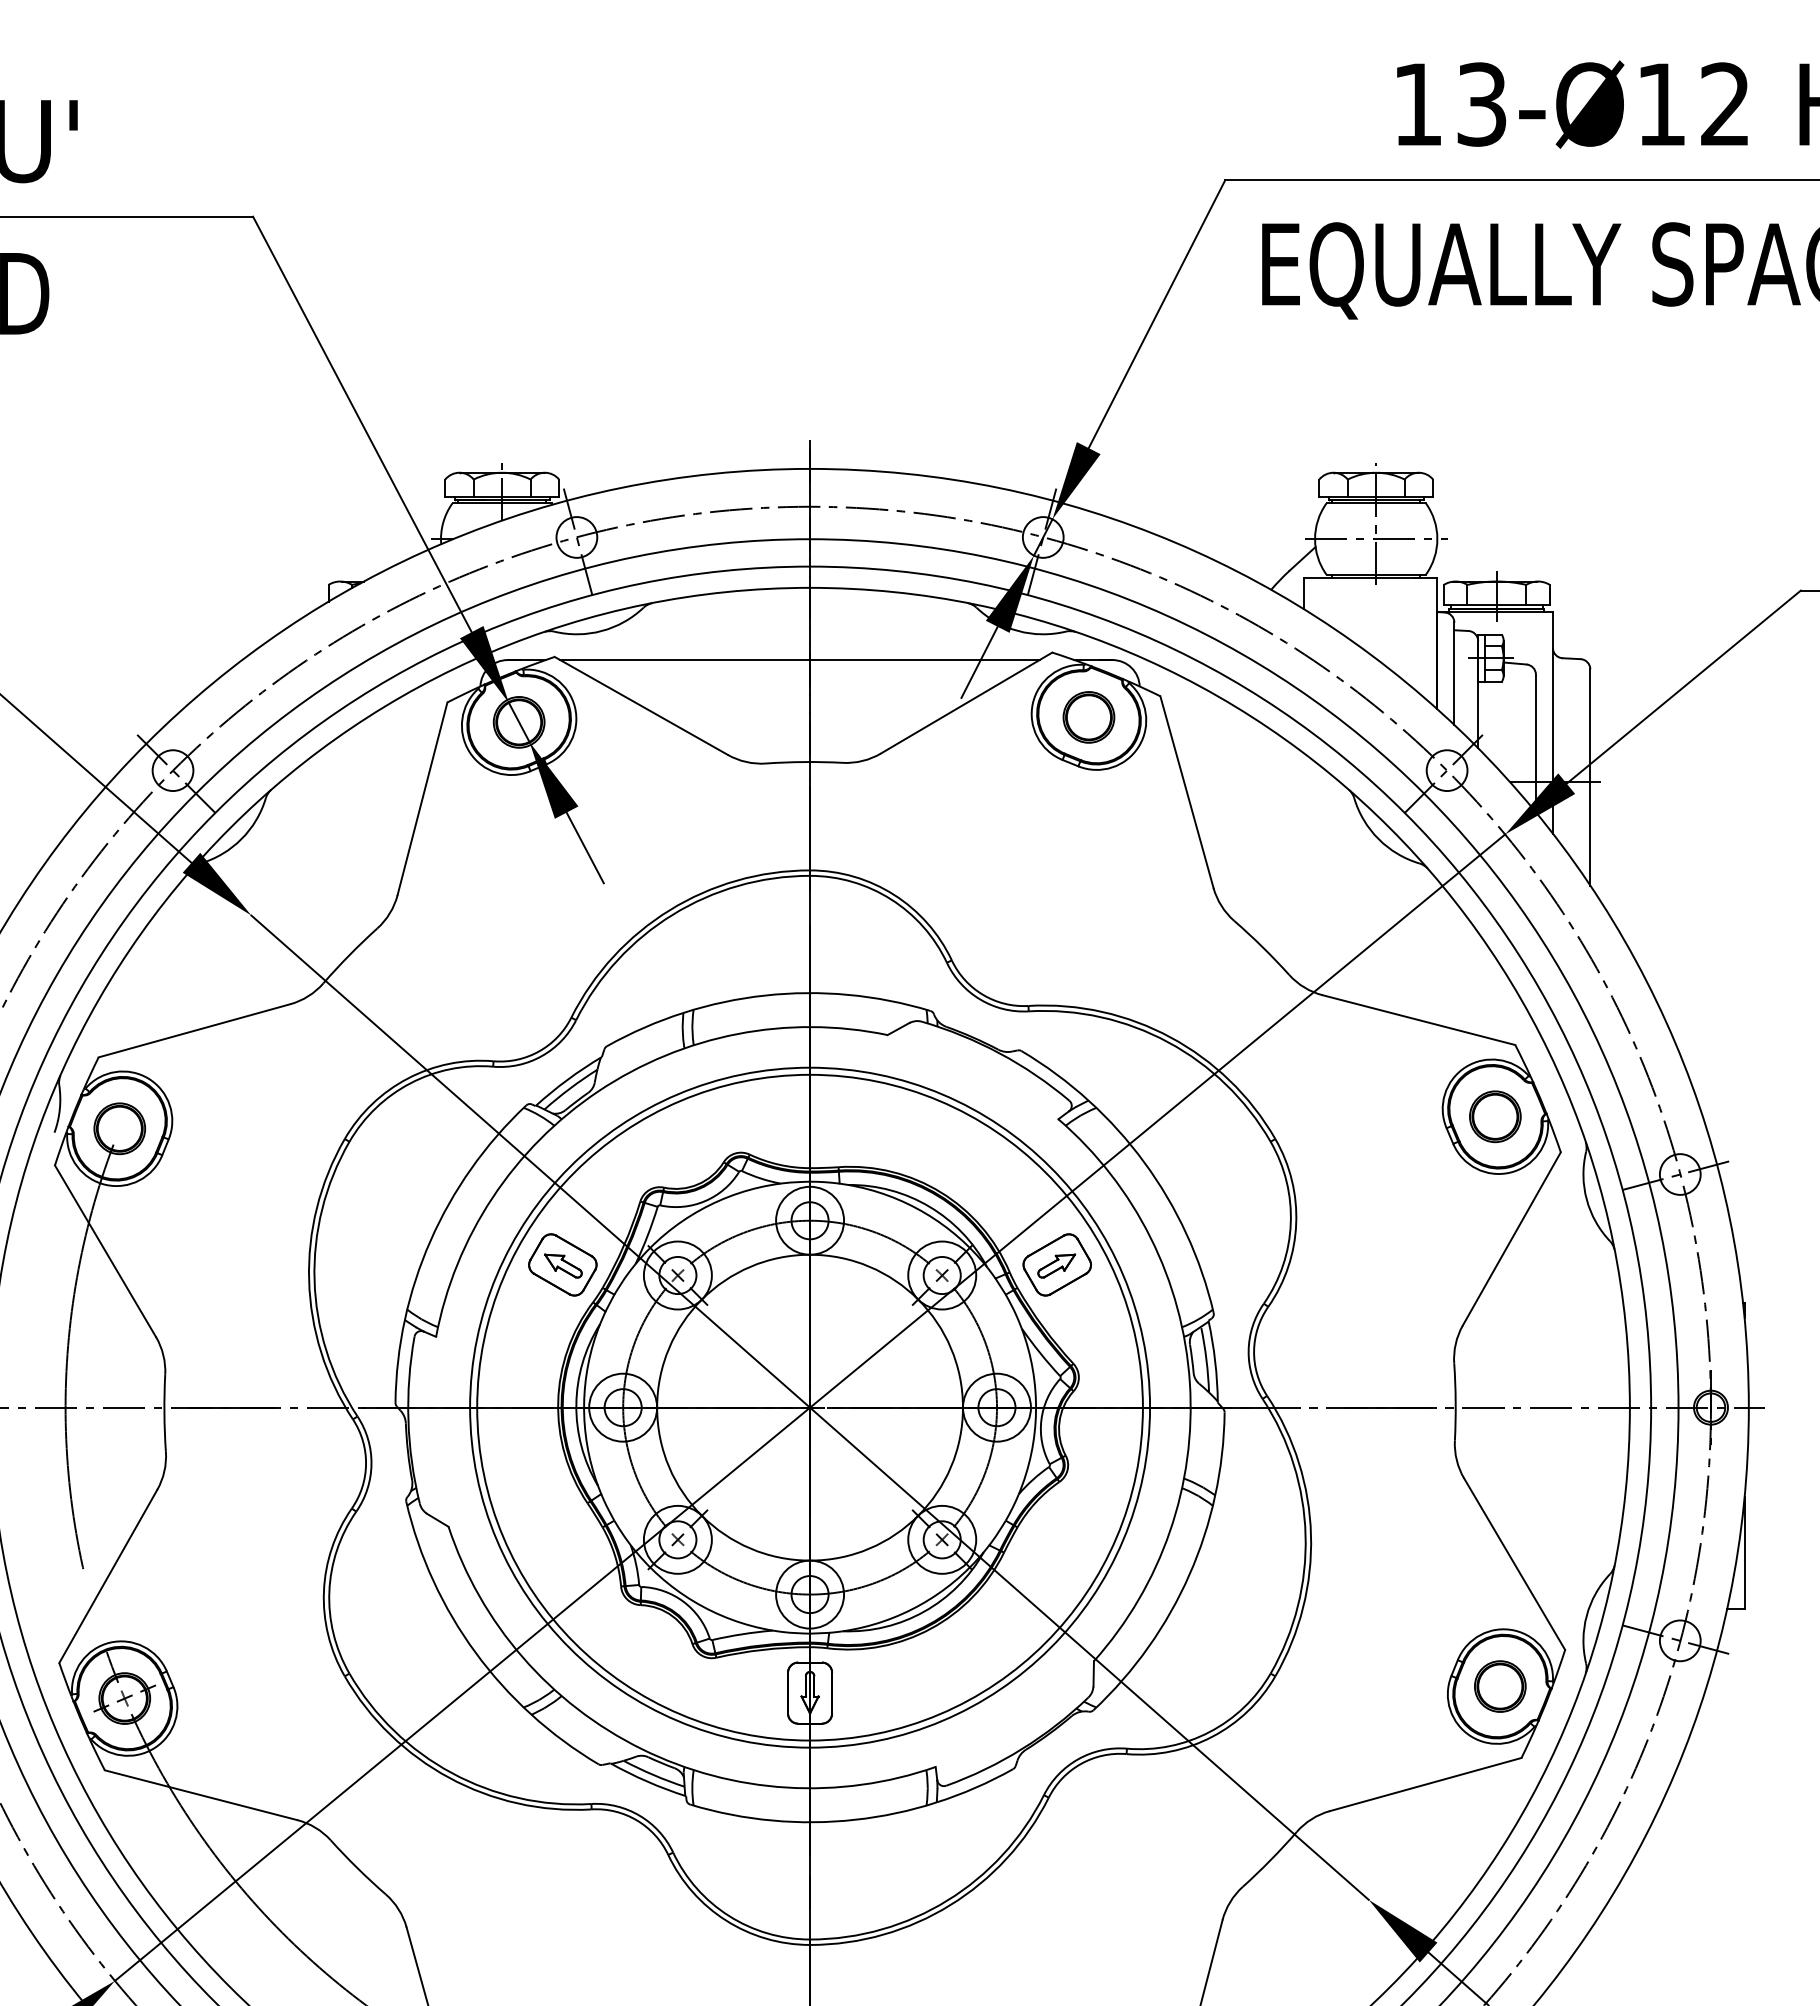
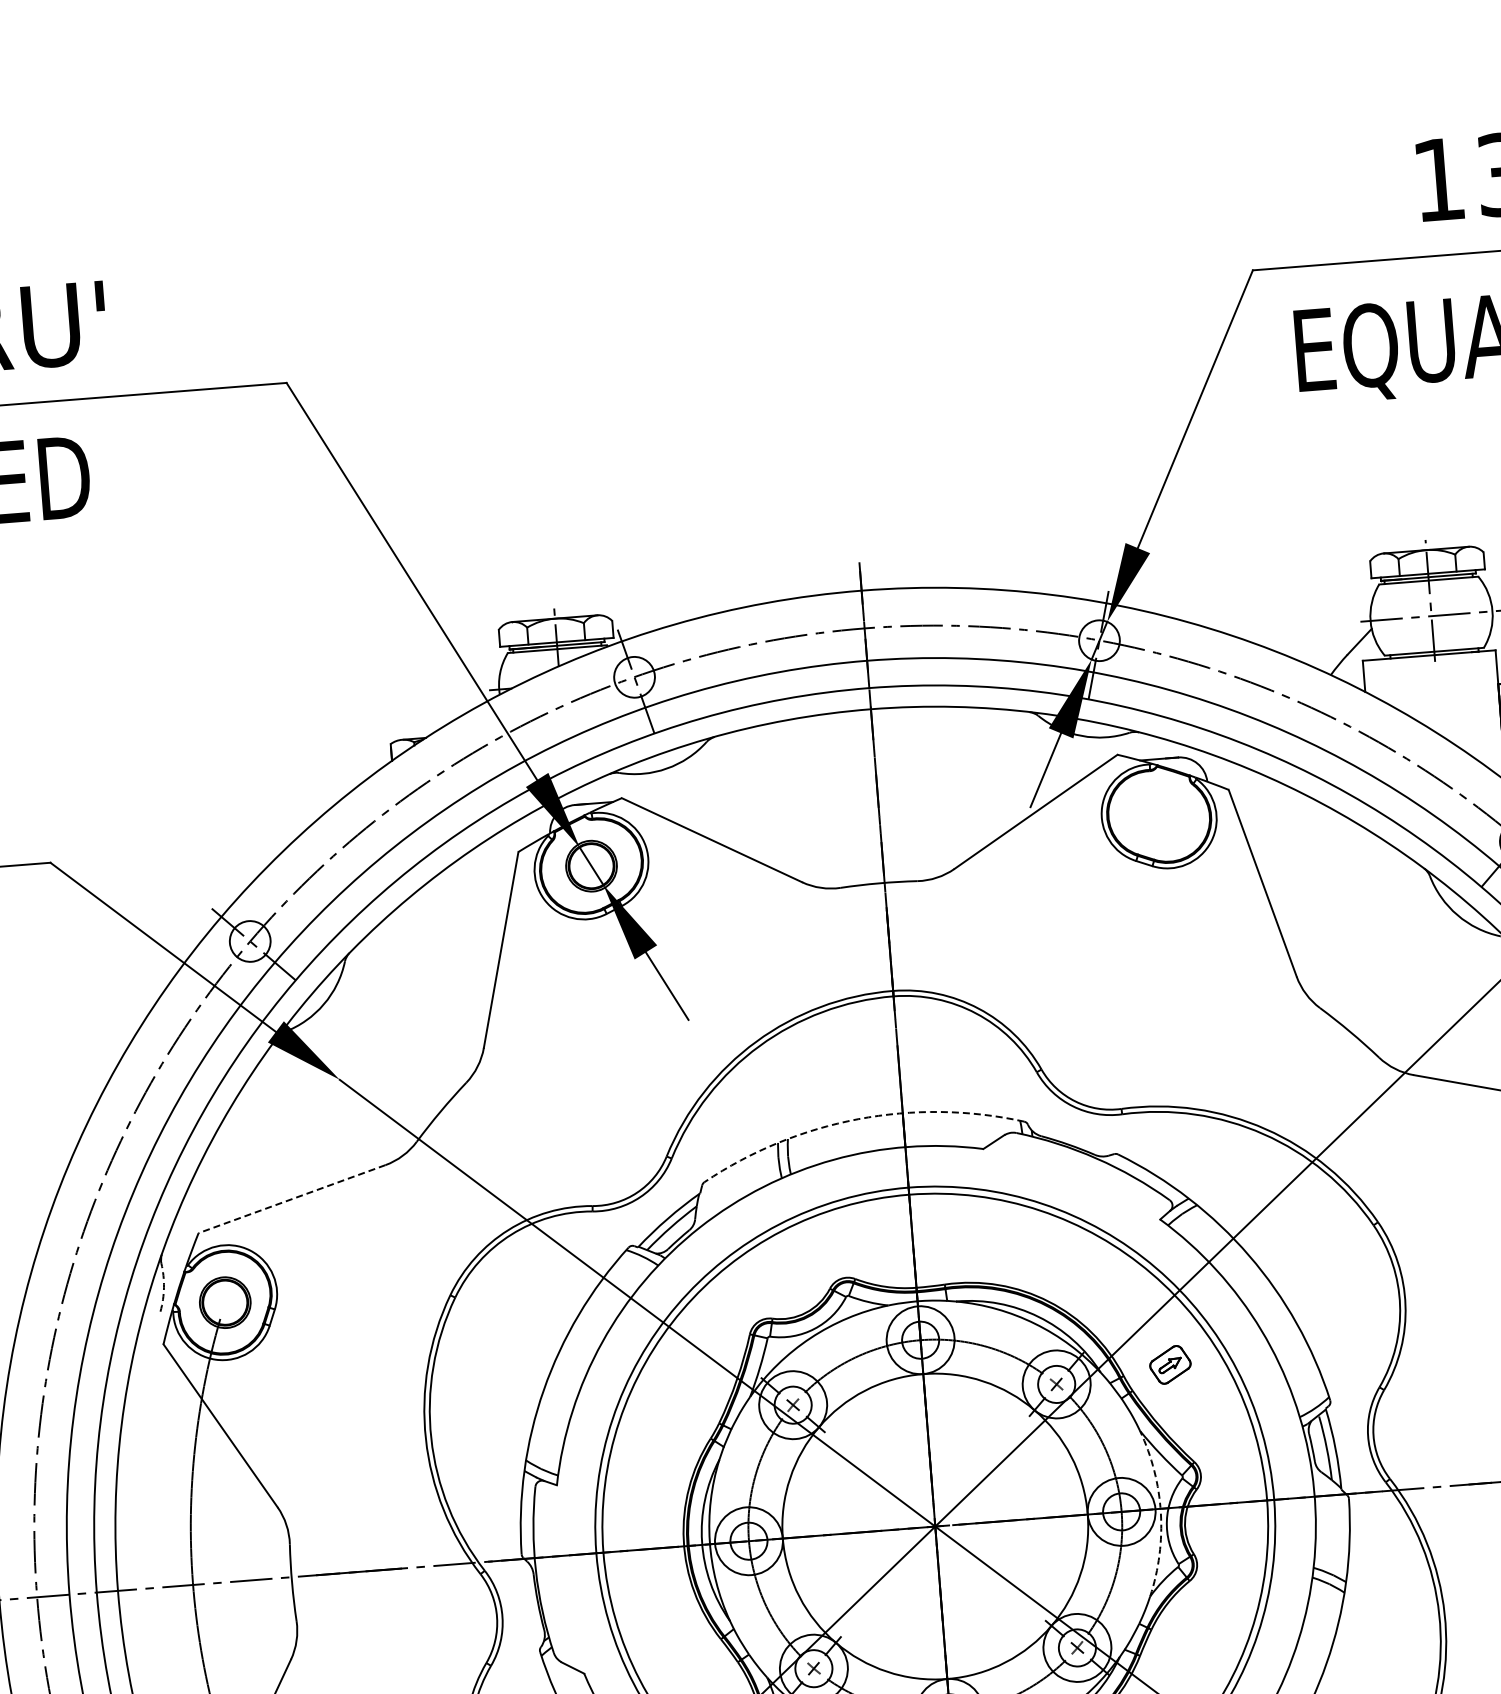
line: (799, 660) -> (866, 782), removed
part: (1088, 717) -> (1158, 816), removed
arc: (765, 995) -> (858, 1119), solid -> dashed
line: (194, 1030) -> (292, 1198), solid -> dashed
arc: (59, 1109) -> (163, 1288), solid -> dashed
part: (562, 1264) -> (677, 1403), removed
part: (1056, 1264) -> (1169, 1364), size x0.6
arc: (1036, 1411) -> (1161, 1512), solid -> dashed

